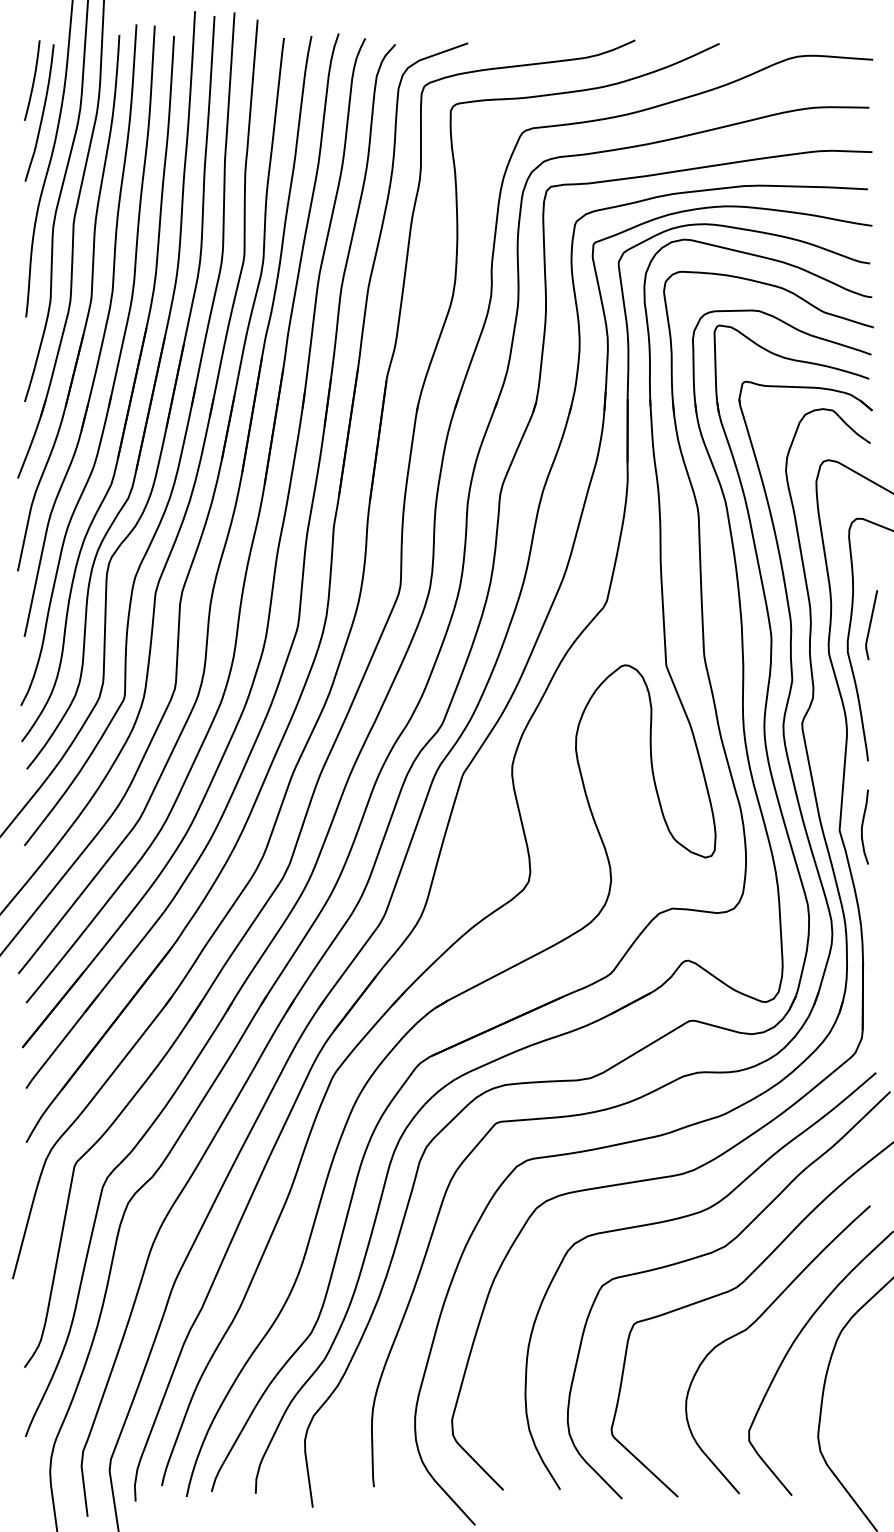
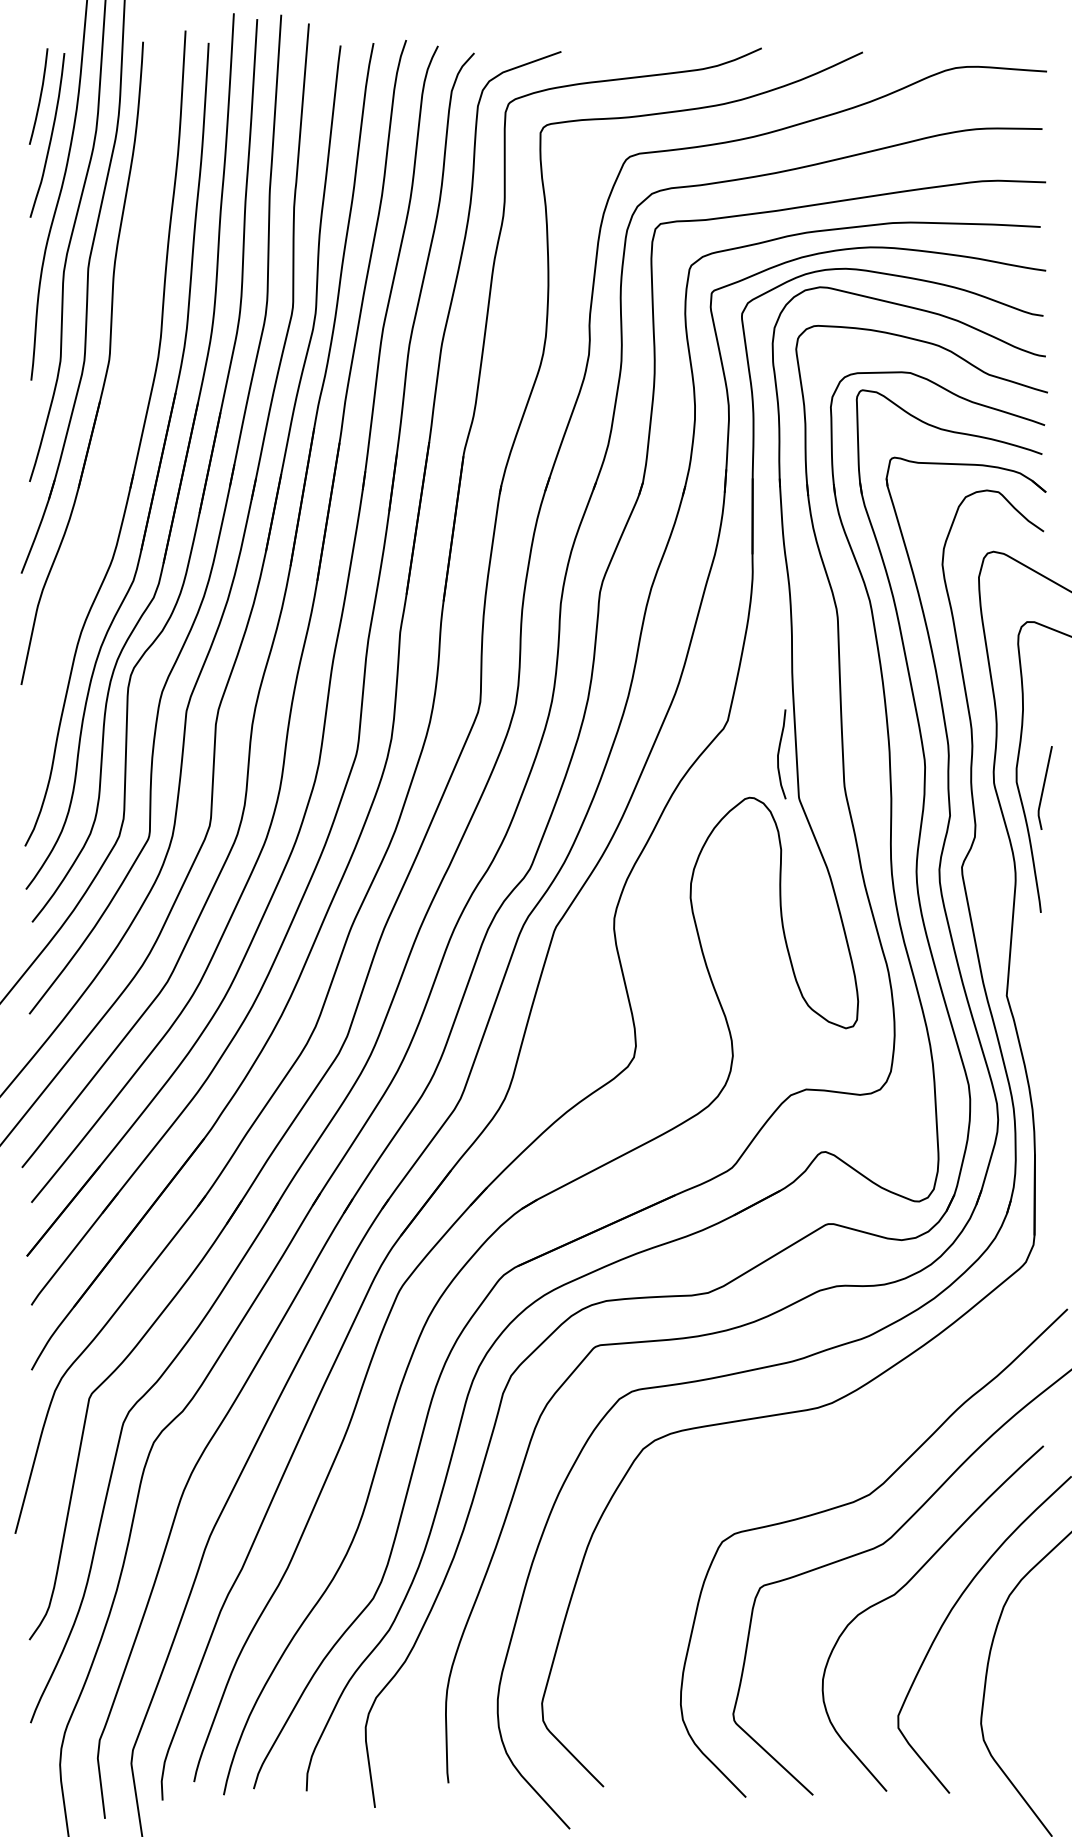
part: (102, 336) -> (122, 403), removed
line: (871, 624) -> (1045, 787), moved
curve: (863, 825) -> (780, 752), moved
curve: (686, 1217) -> (823, 1459), removed

